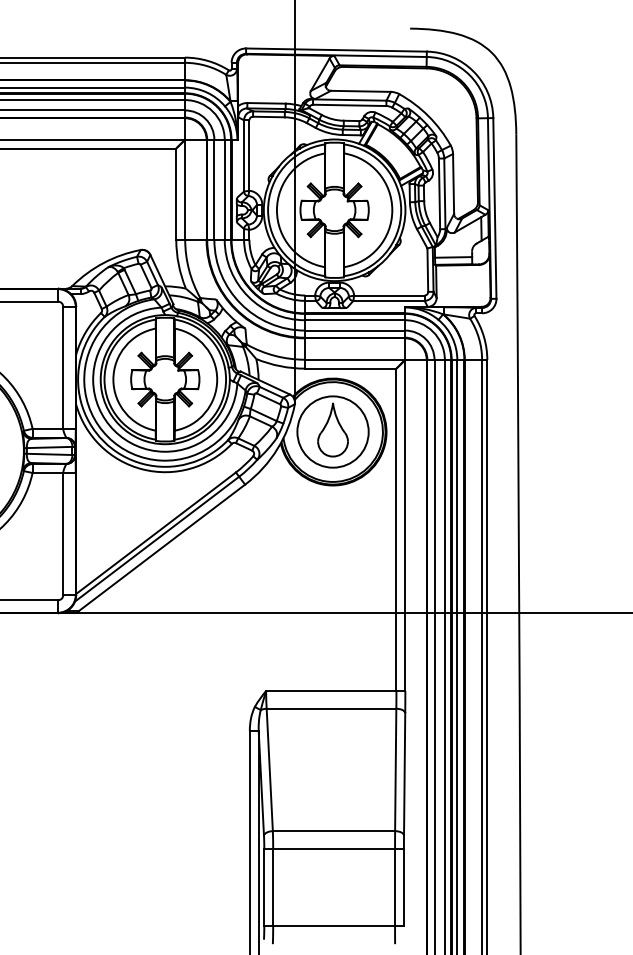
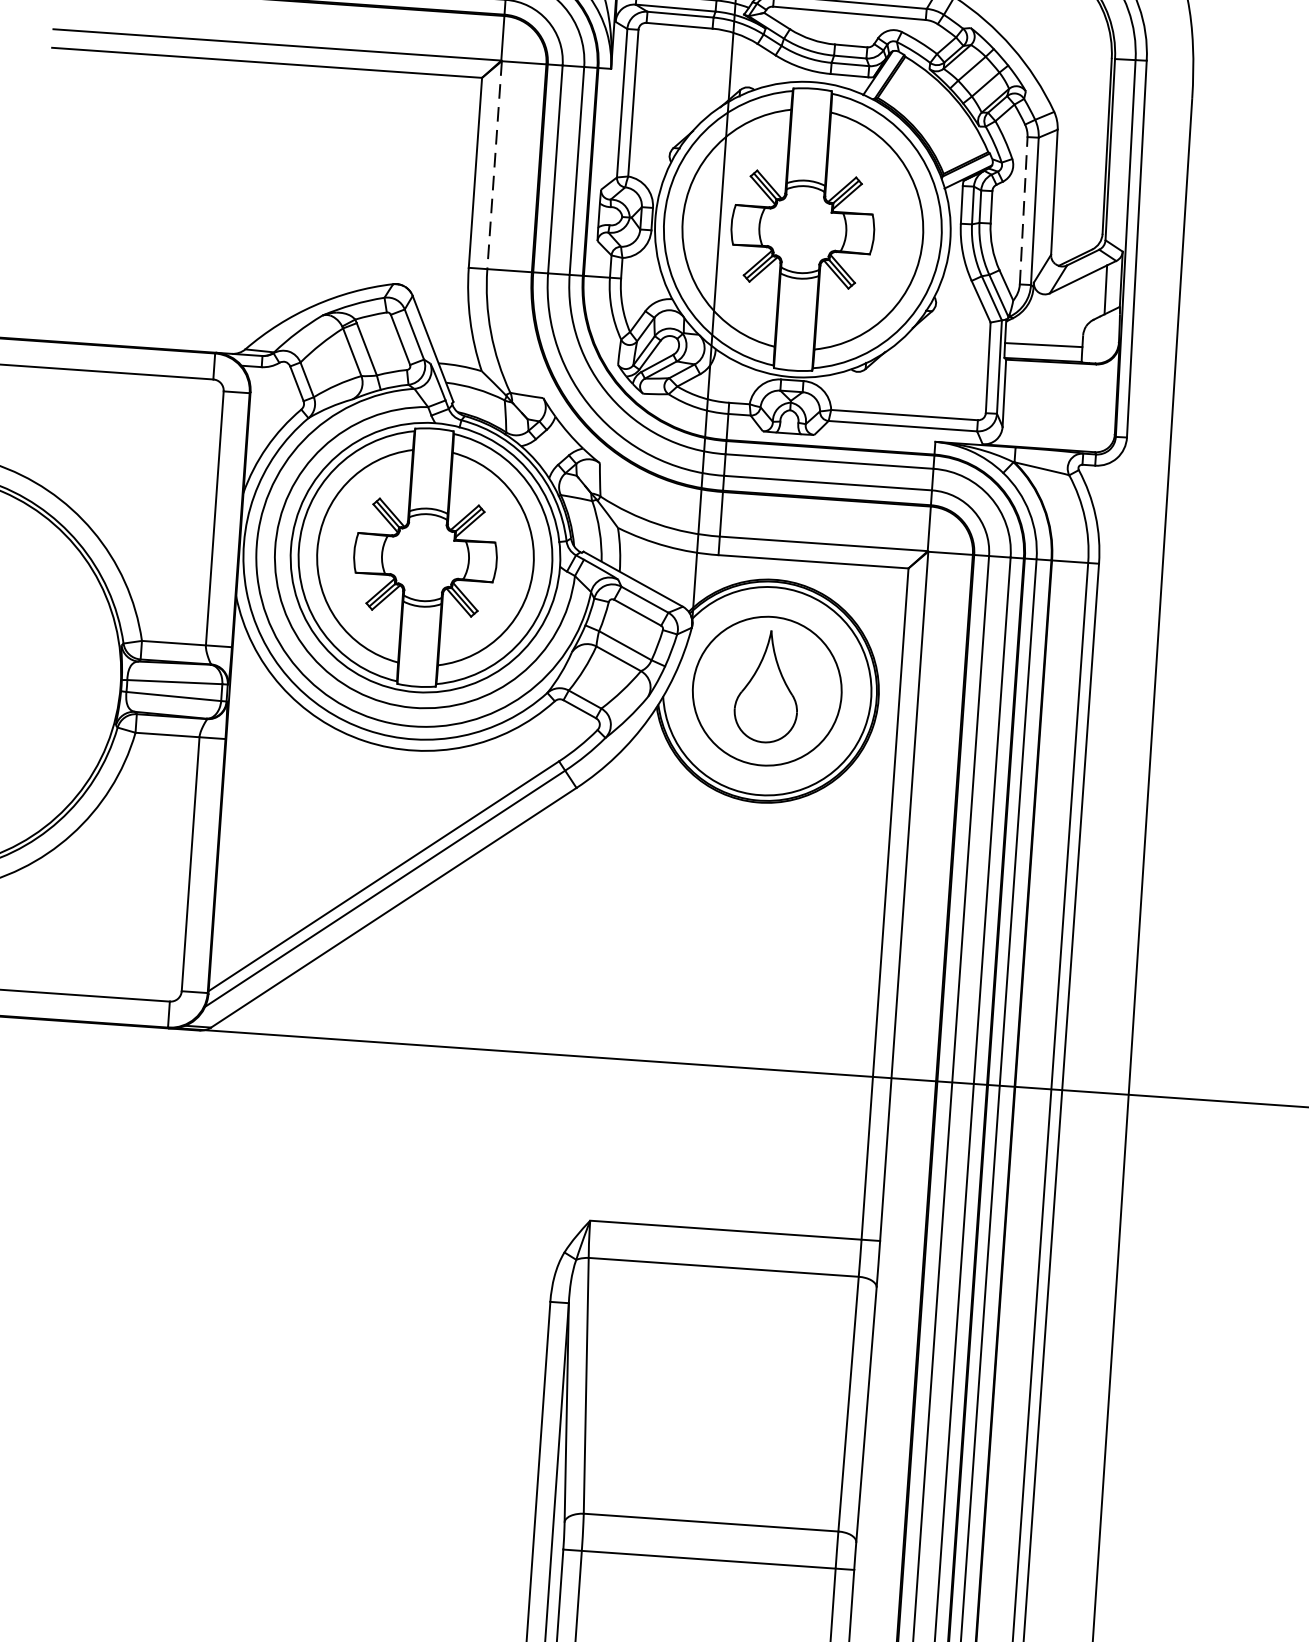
line: (185, 189) -> (495, 164), solid -> dashed
line: (439, 193) -> (1023, 209), solid -> dashed

